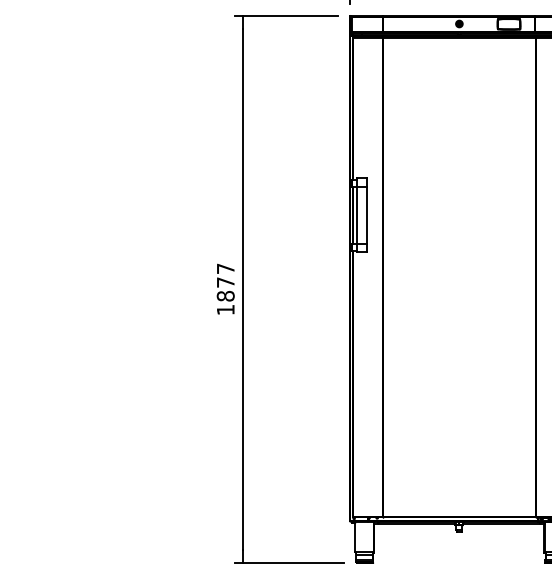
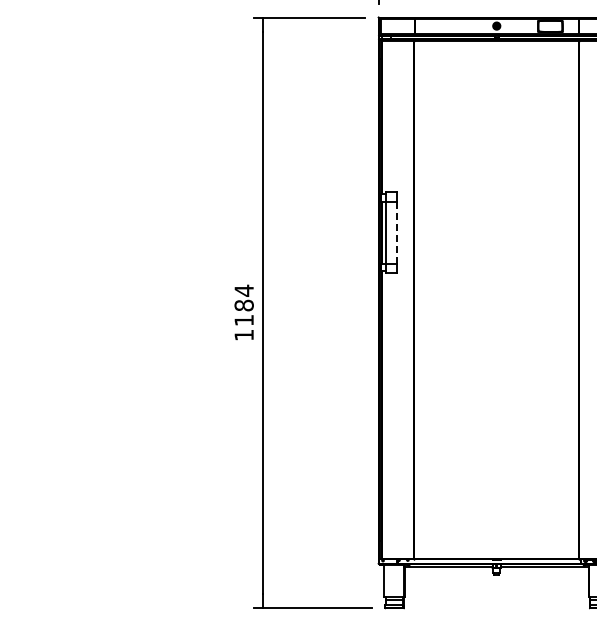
line: (366, 214) -> (396, 232), solid -> dashed
text: (225, 282) -> (243, 305), 1877 -> 1184

